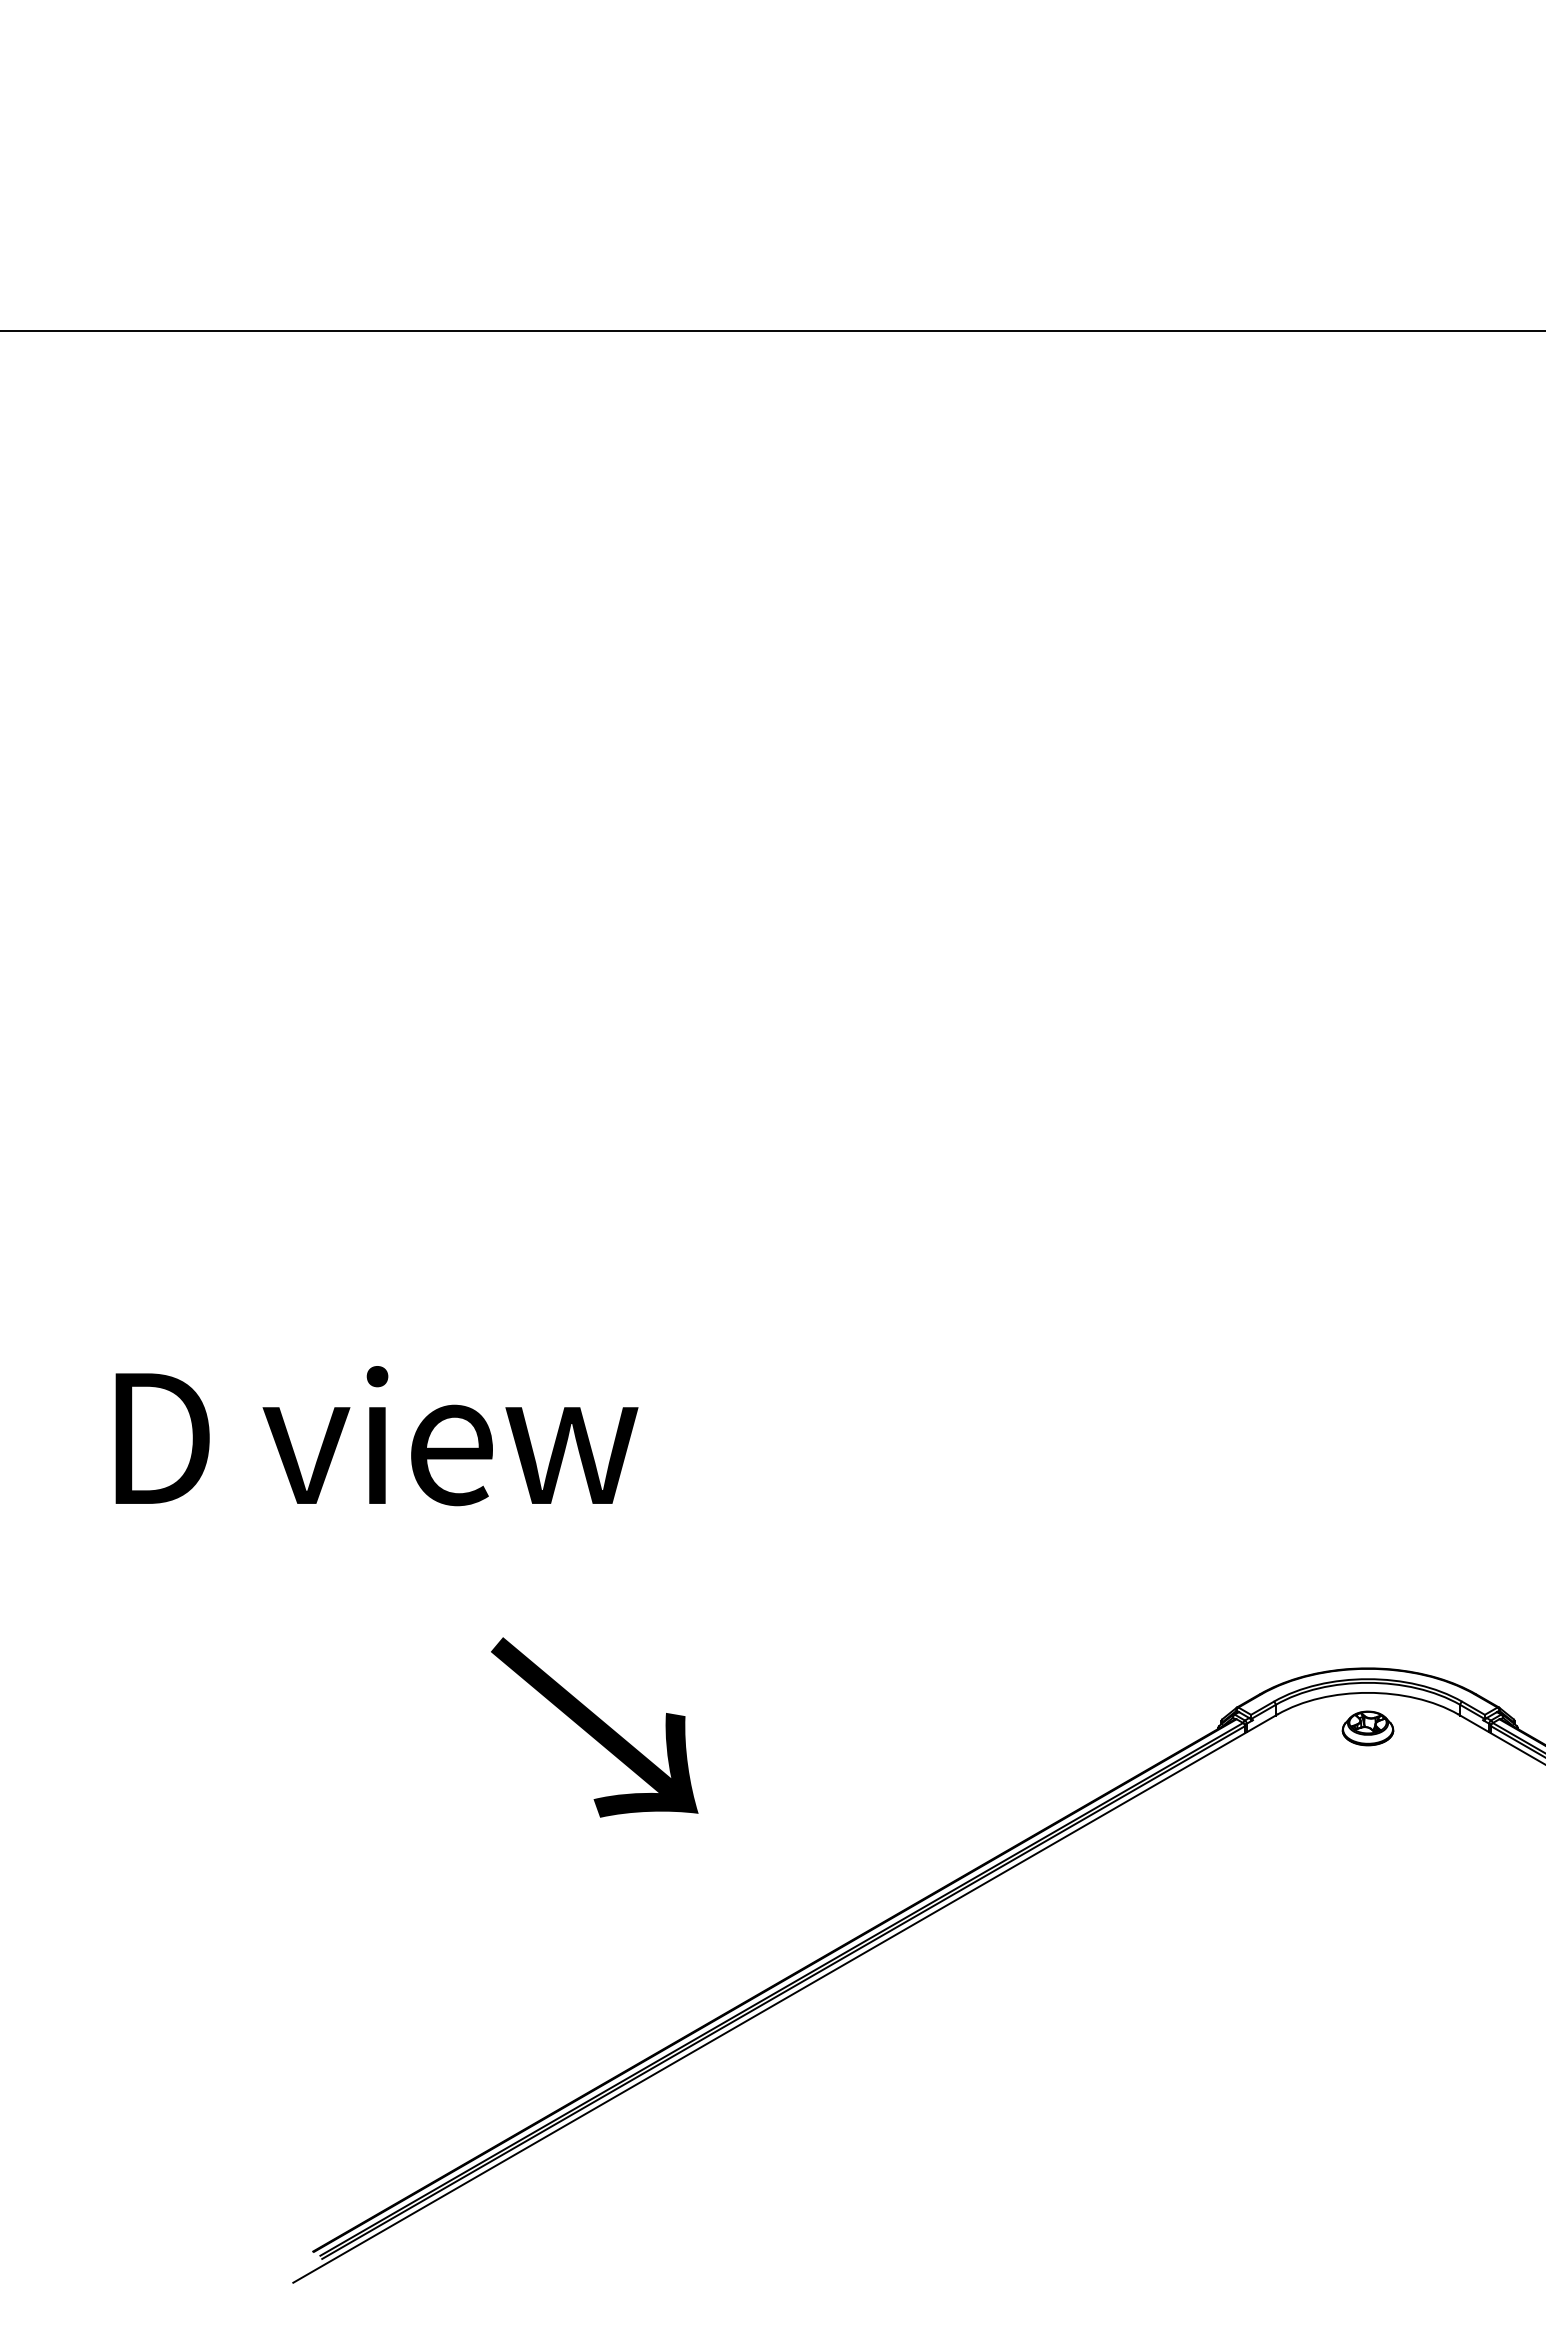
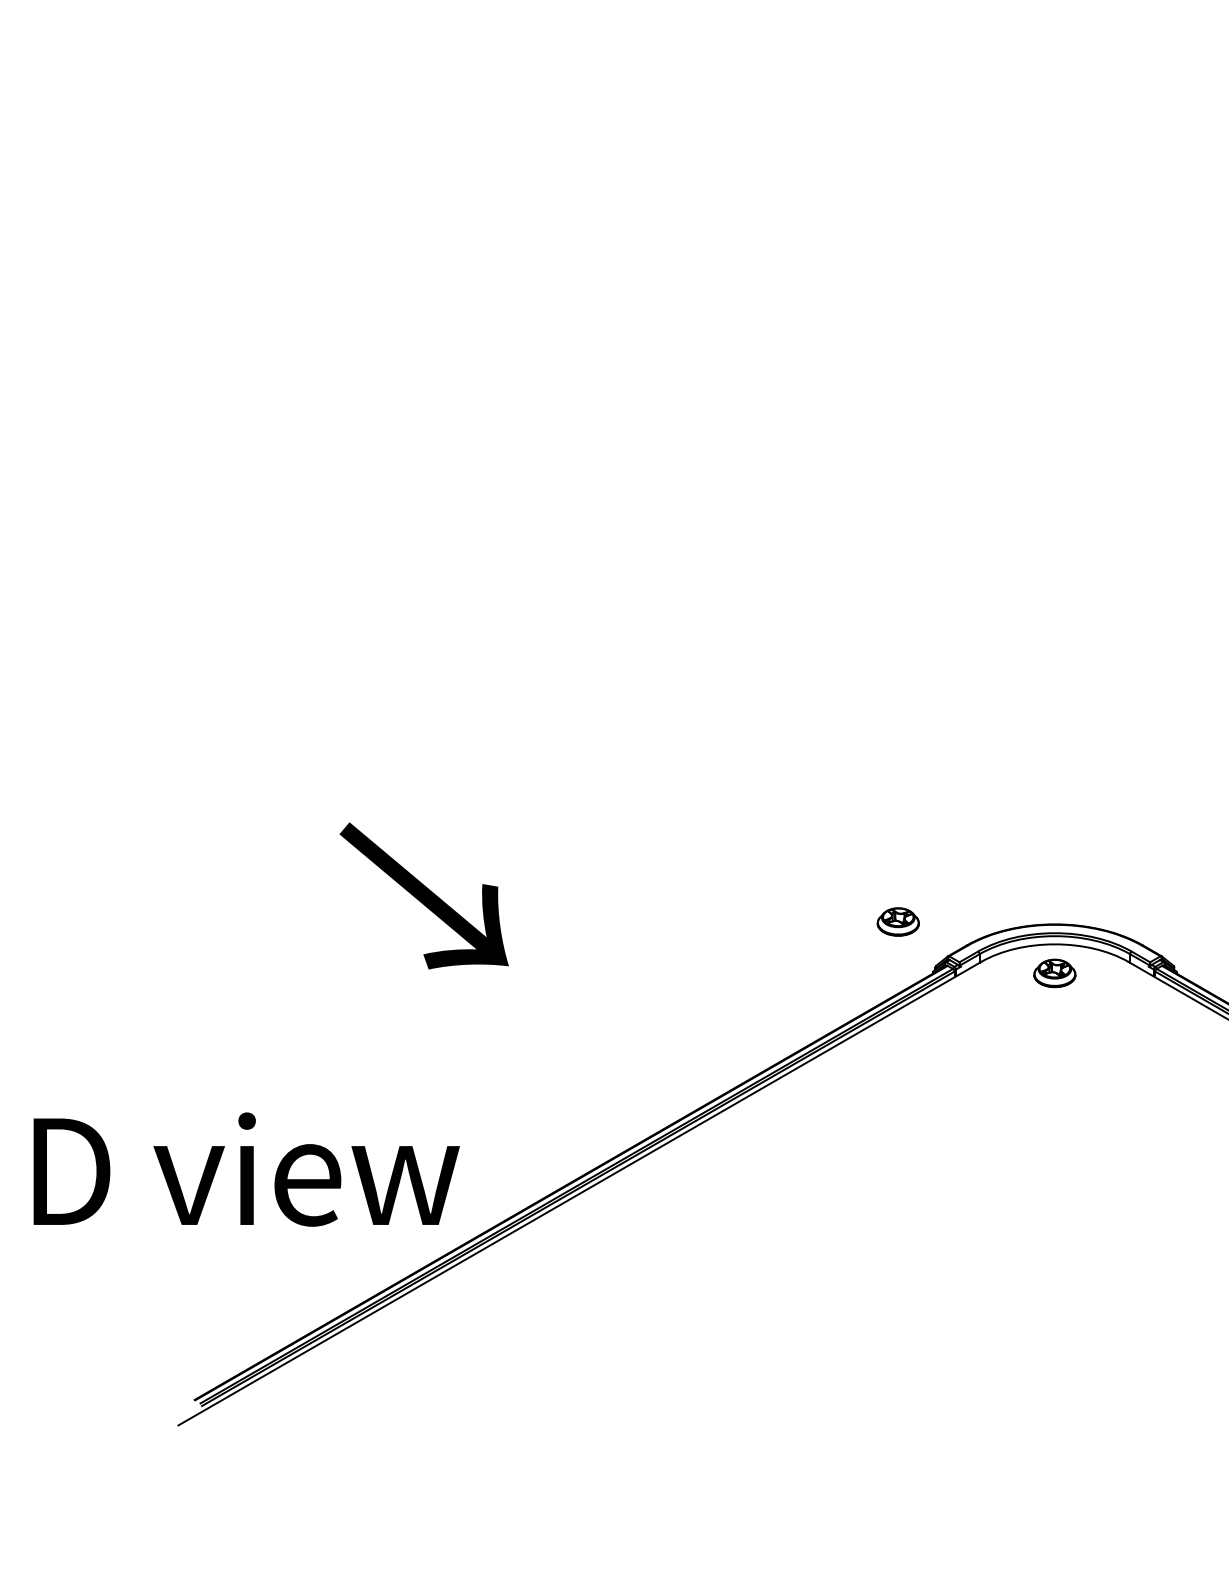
text: (376, 1436) -> (246, 1169), moved
part: (1175, 1665) -> (897, 922), added
text: (594, 1727) -> (424, 895), moved

